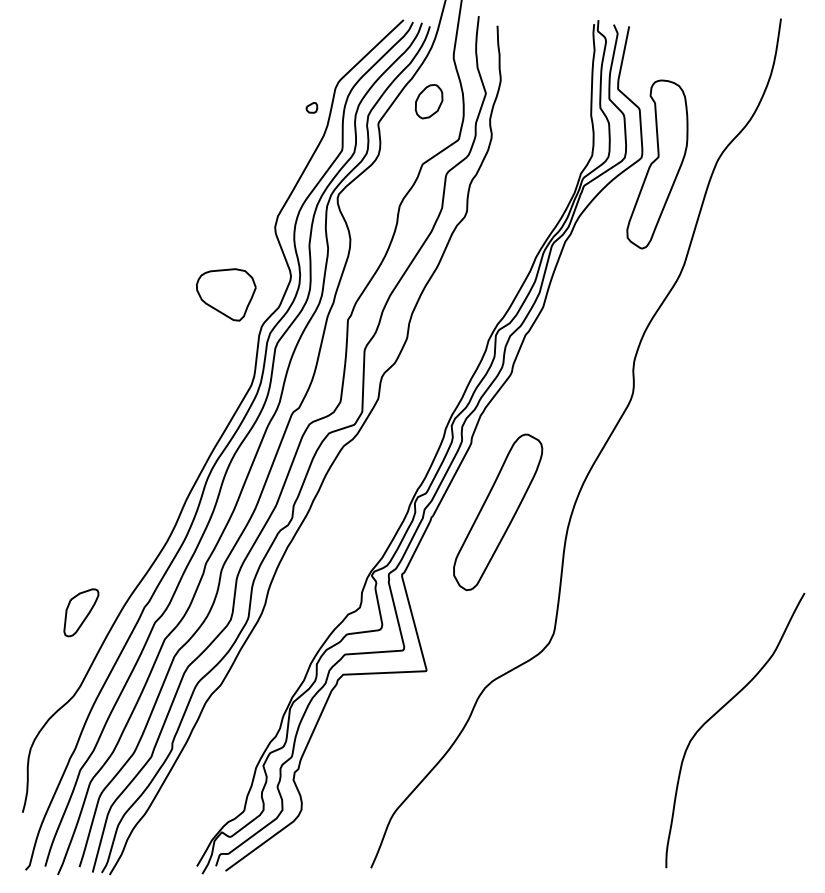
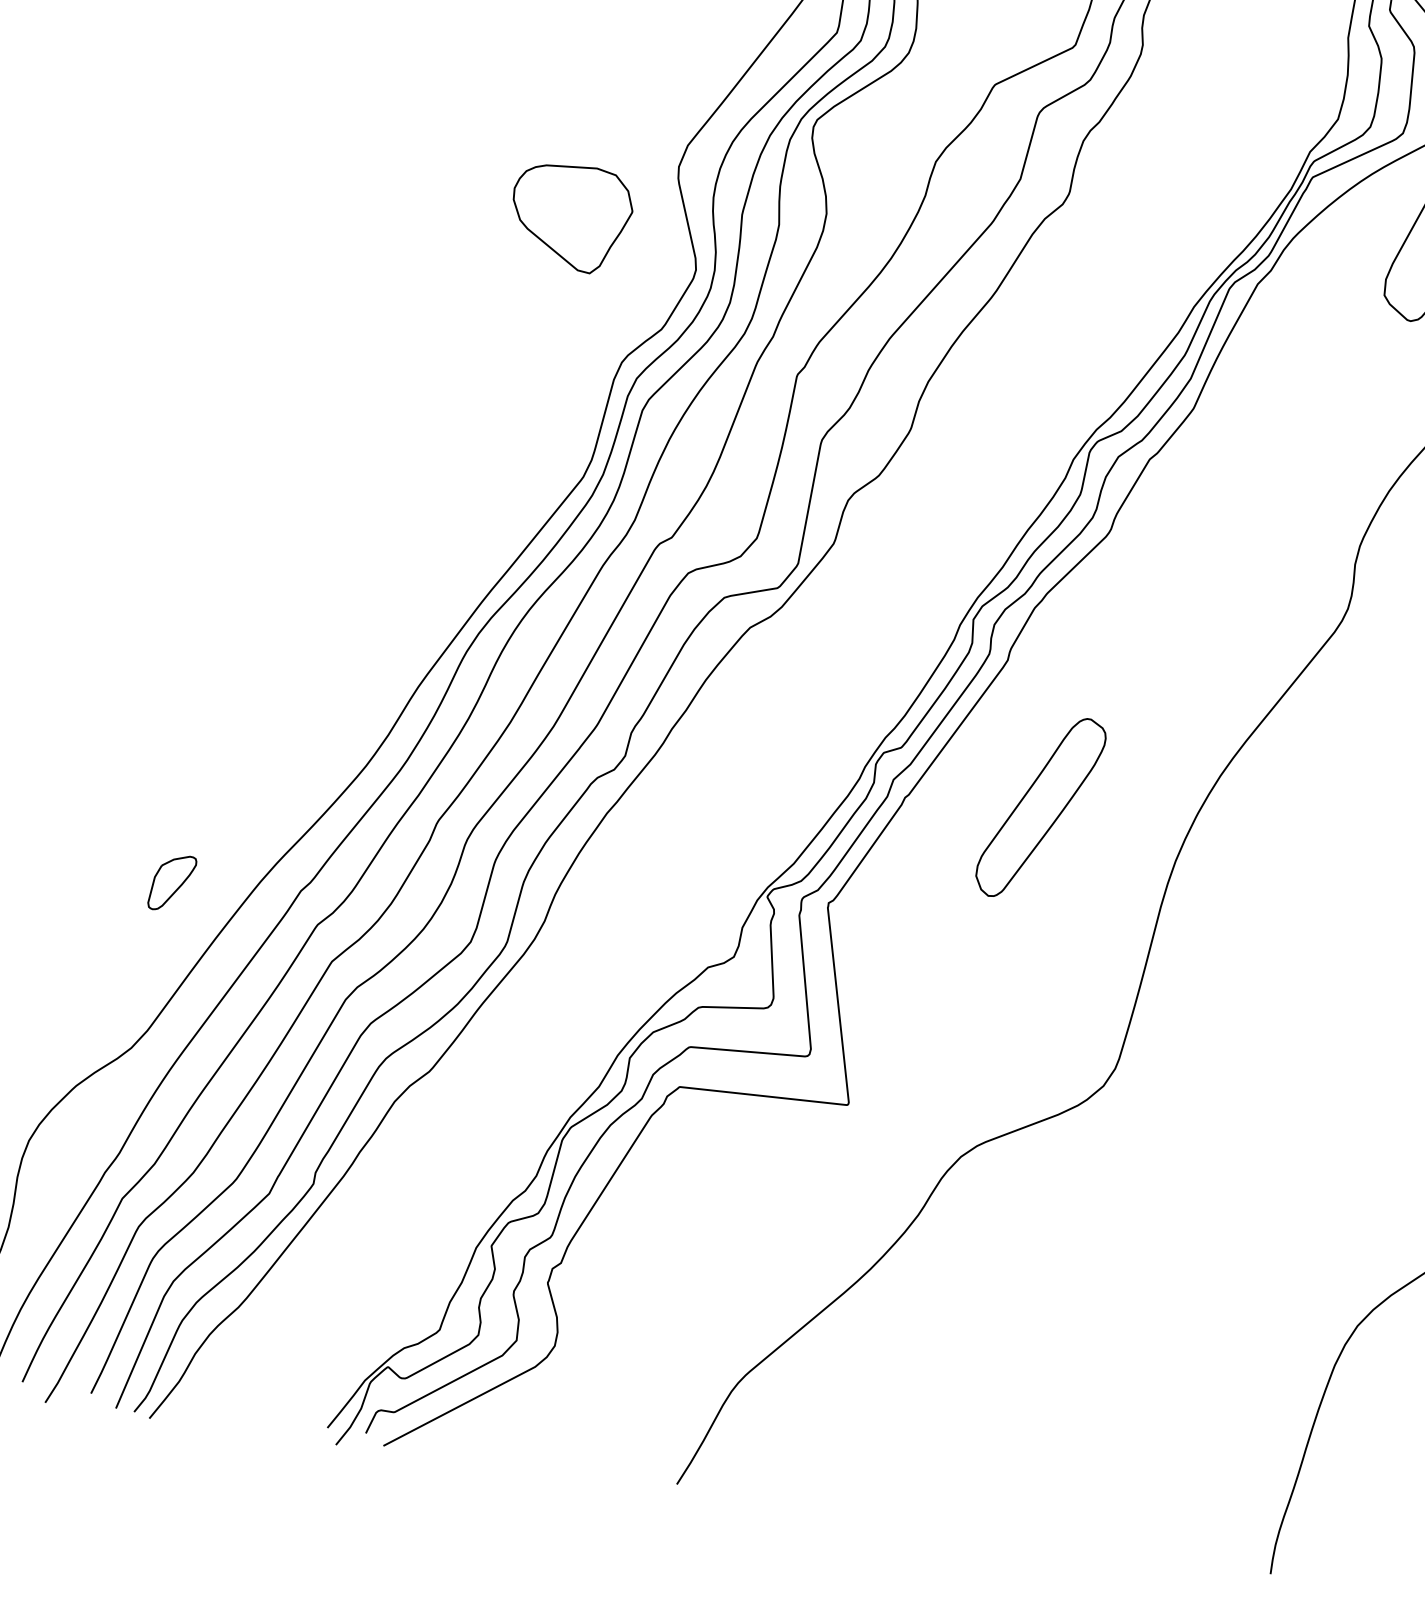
part: (226, 294) -> (571, 216), moved
part: (498, 512) -> (1041, 808), size x0.6
part: (81, 612) -> (172, 882), size x0.6

